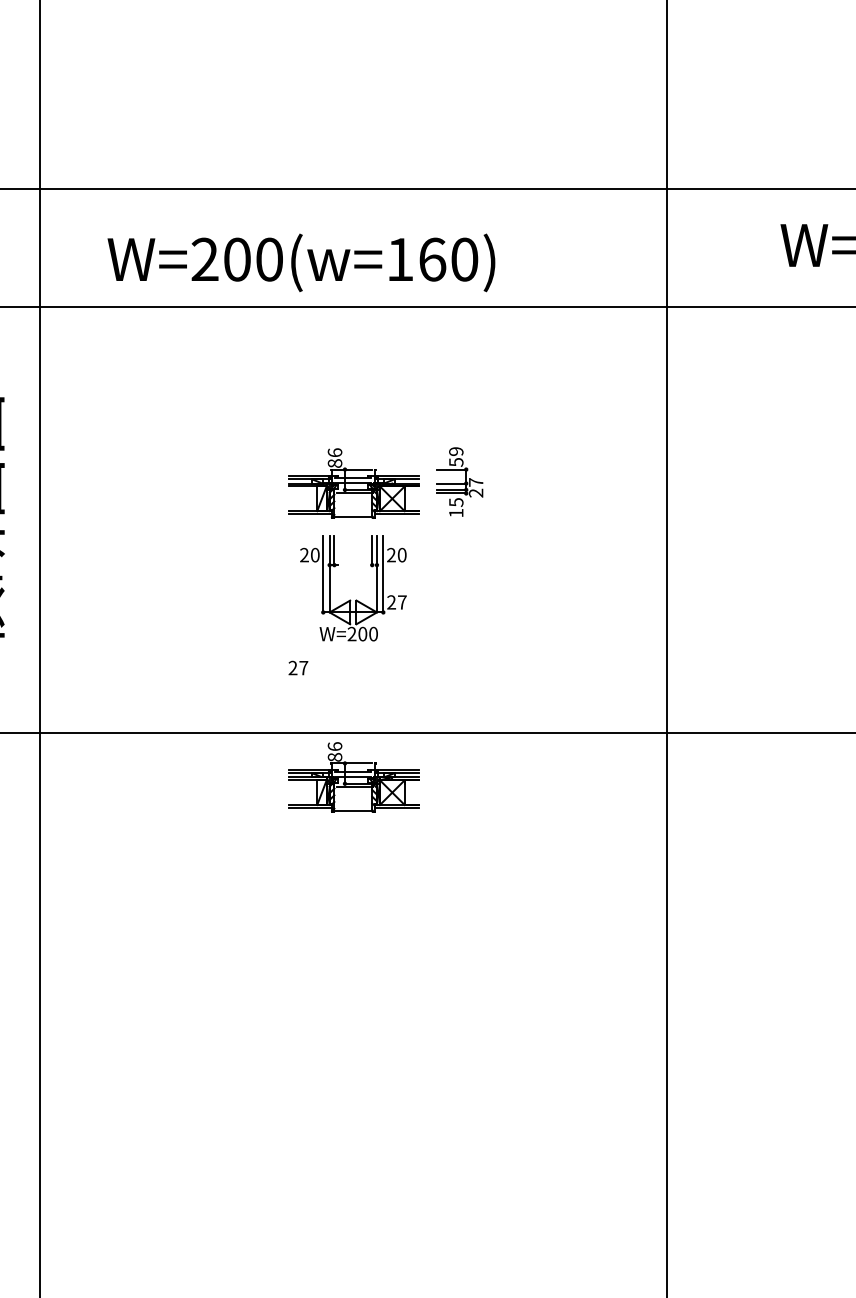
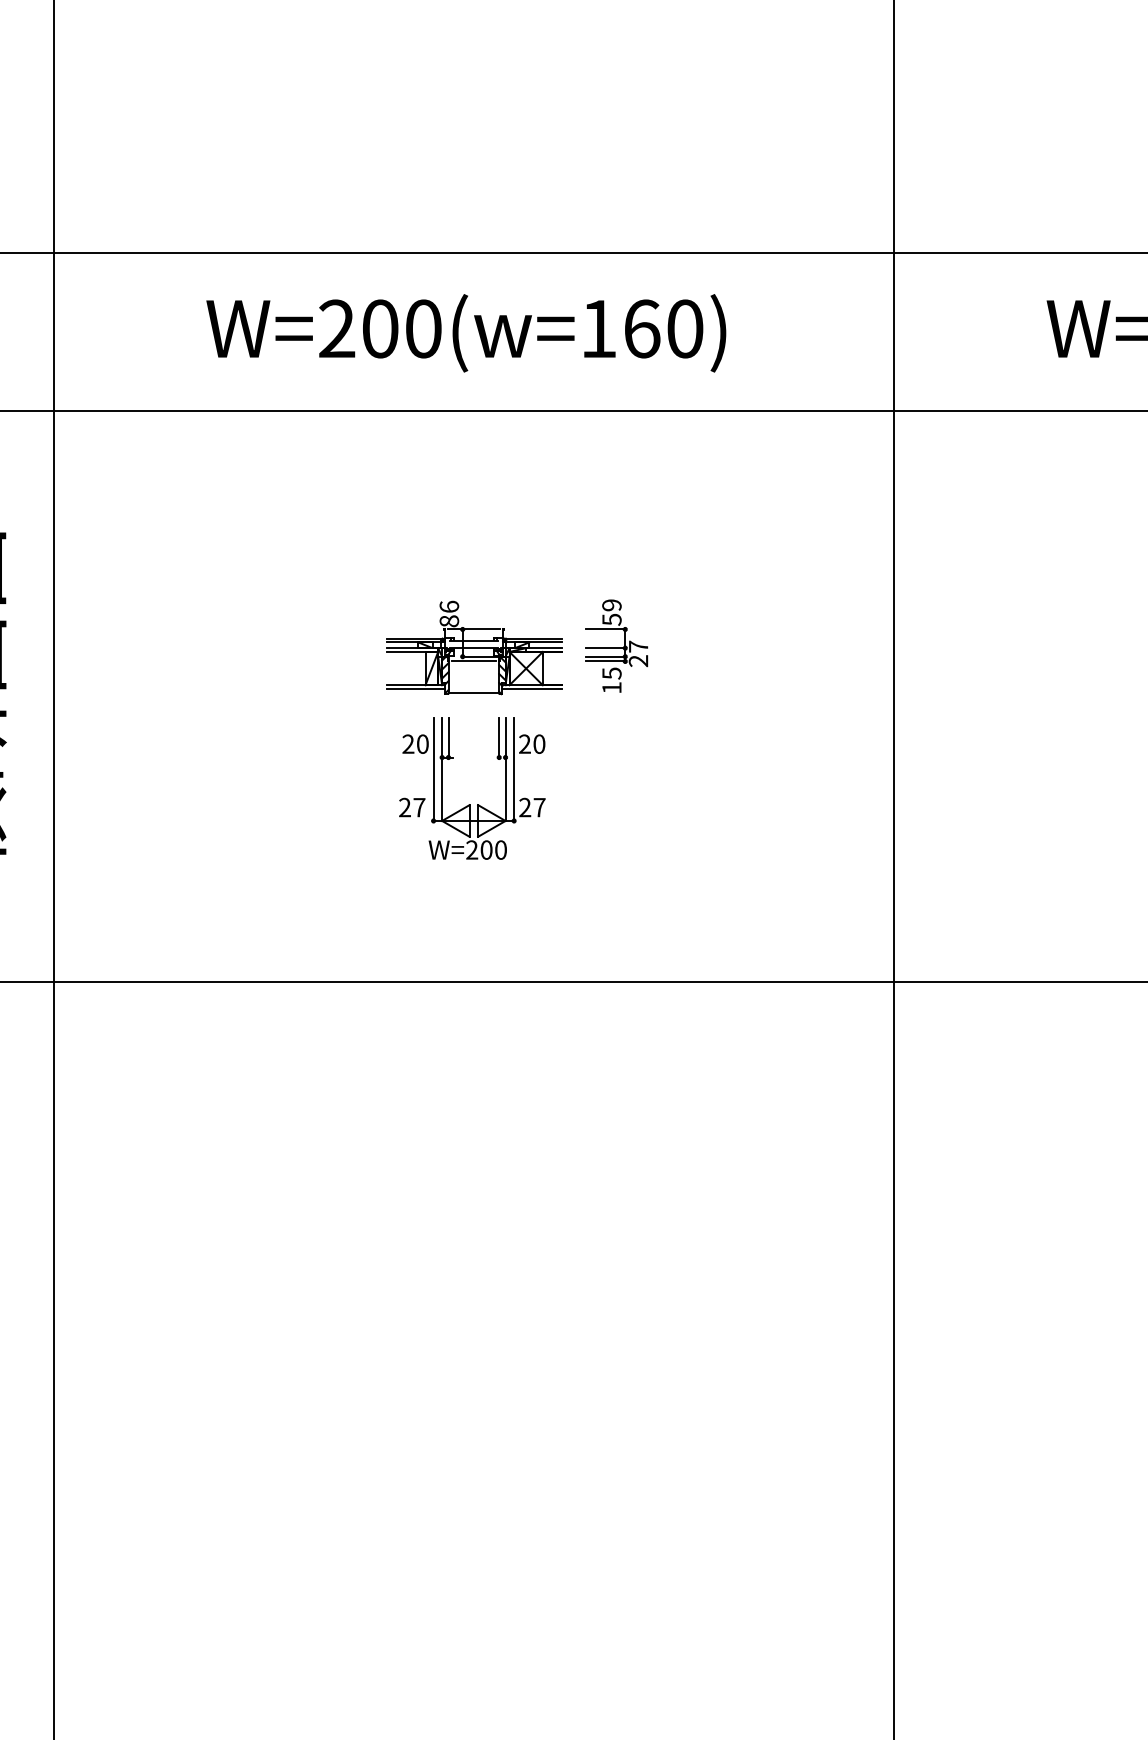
text: (301, 263) -> (466, 333), moved
text: (298, 668) -> (412, 807), moved
part: (353, 776) -> (474, 1041), removed

